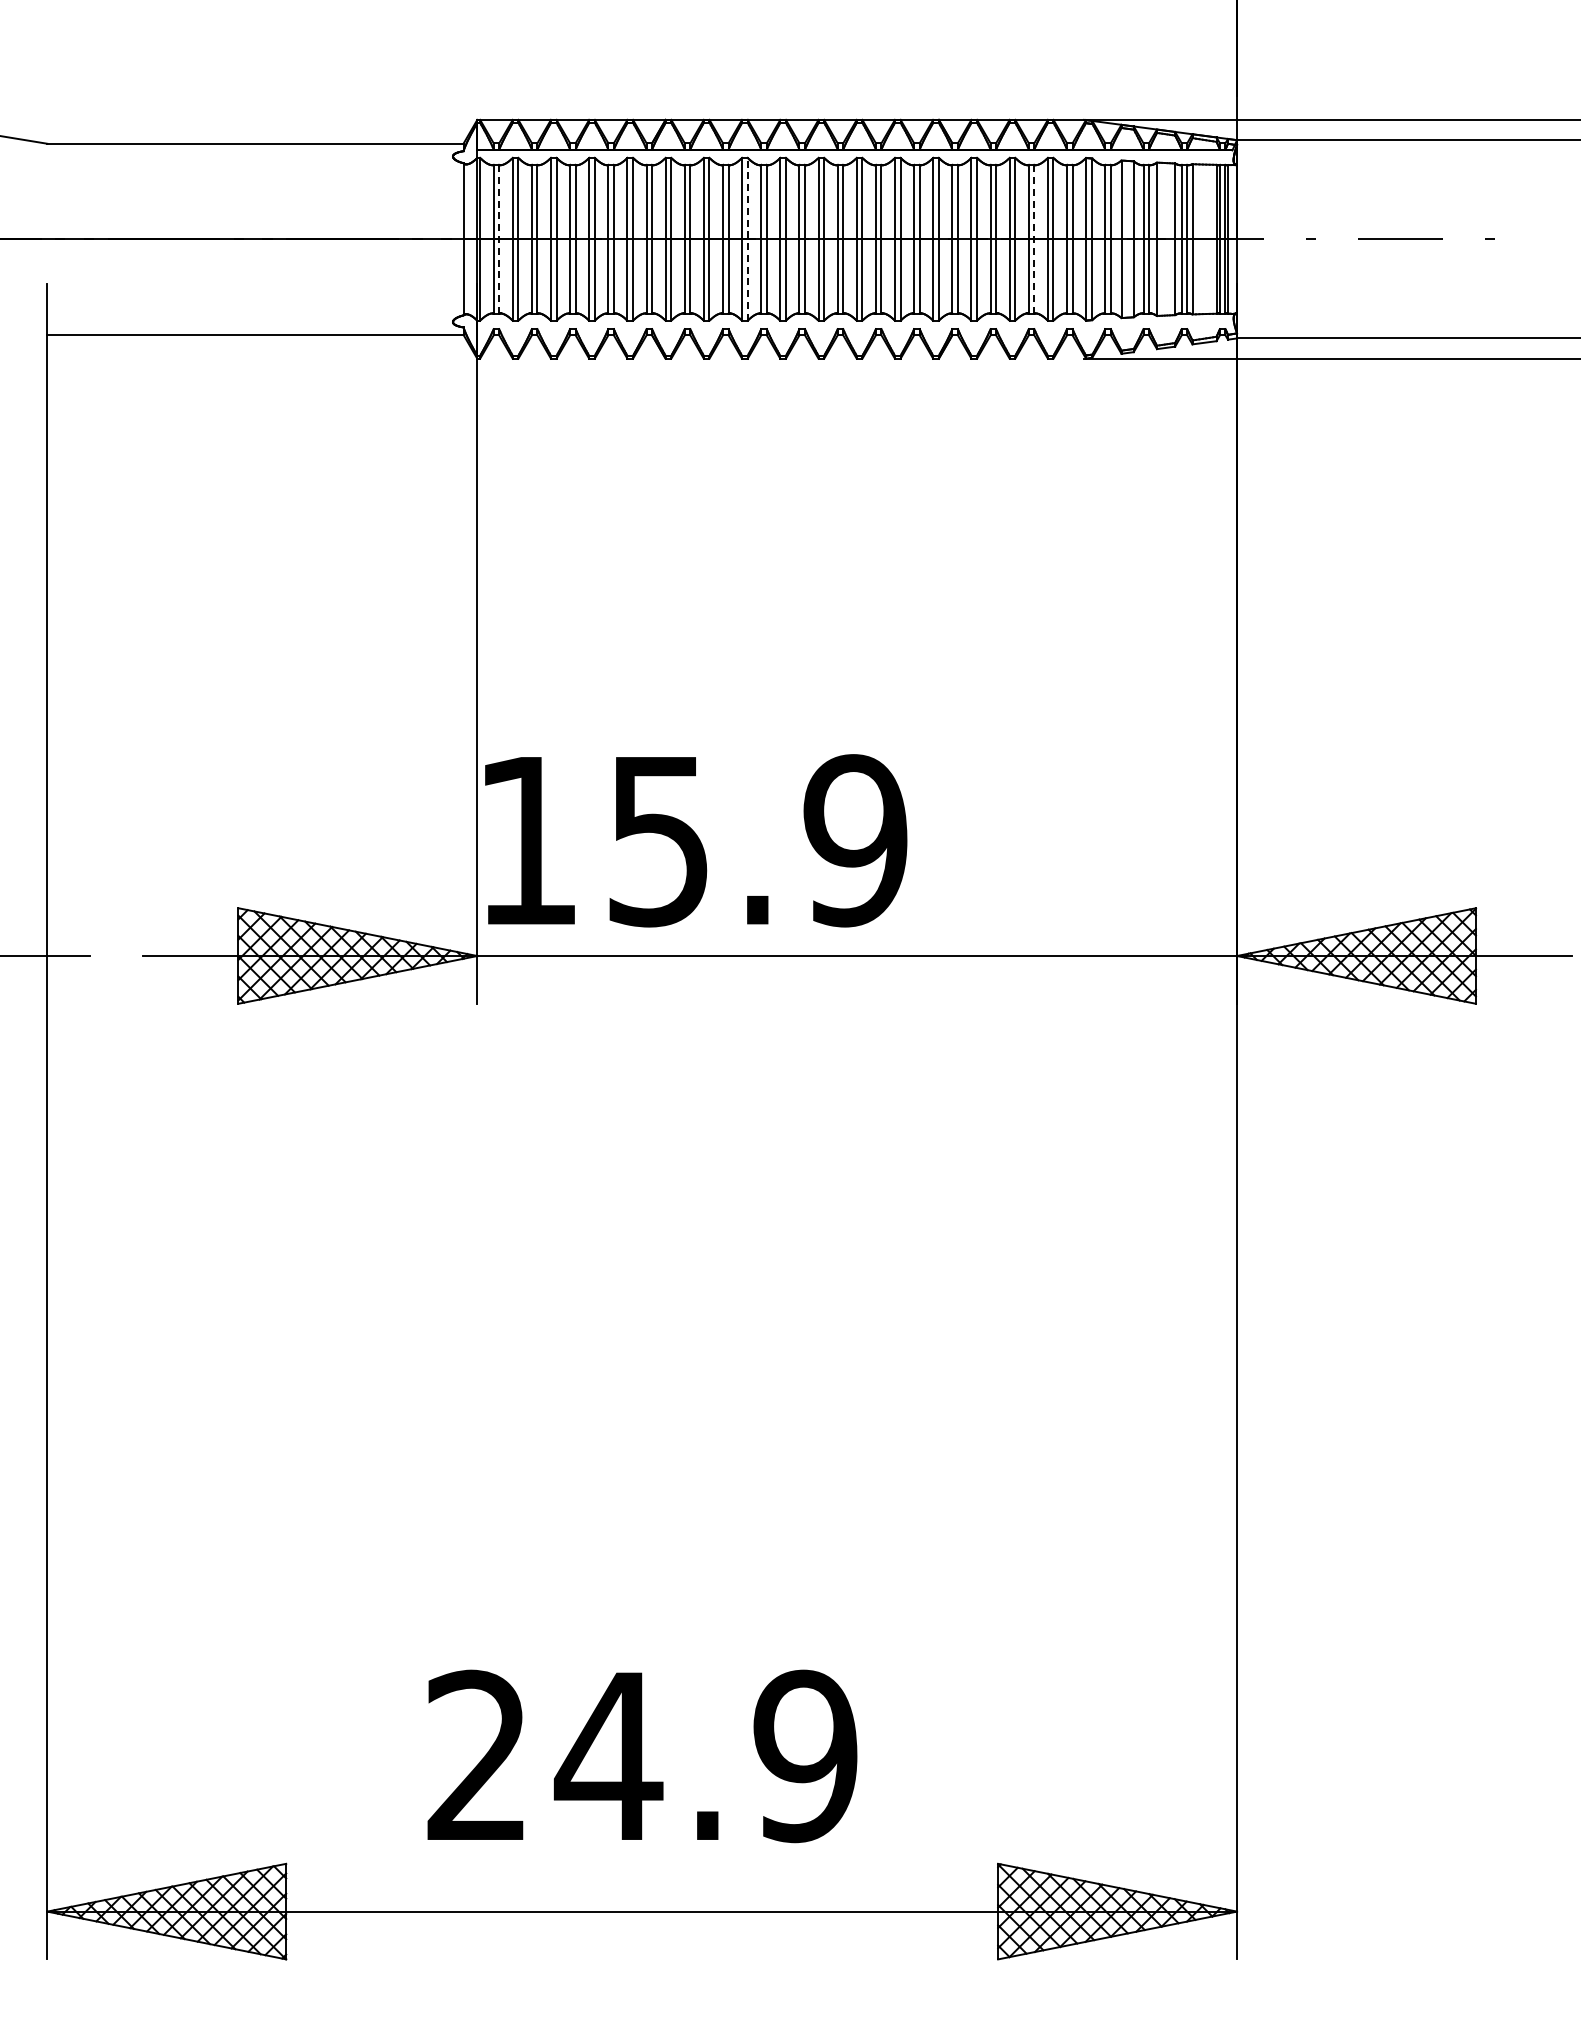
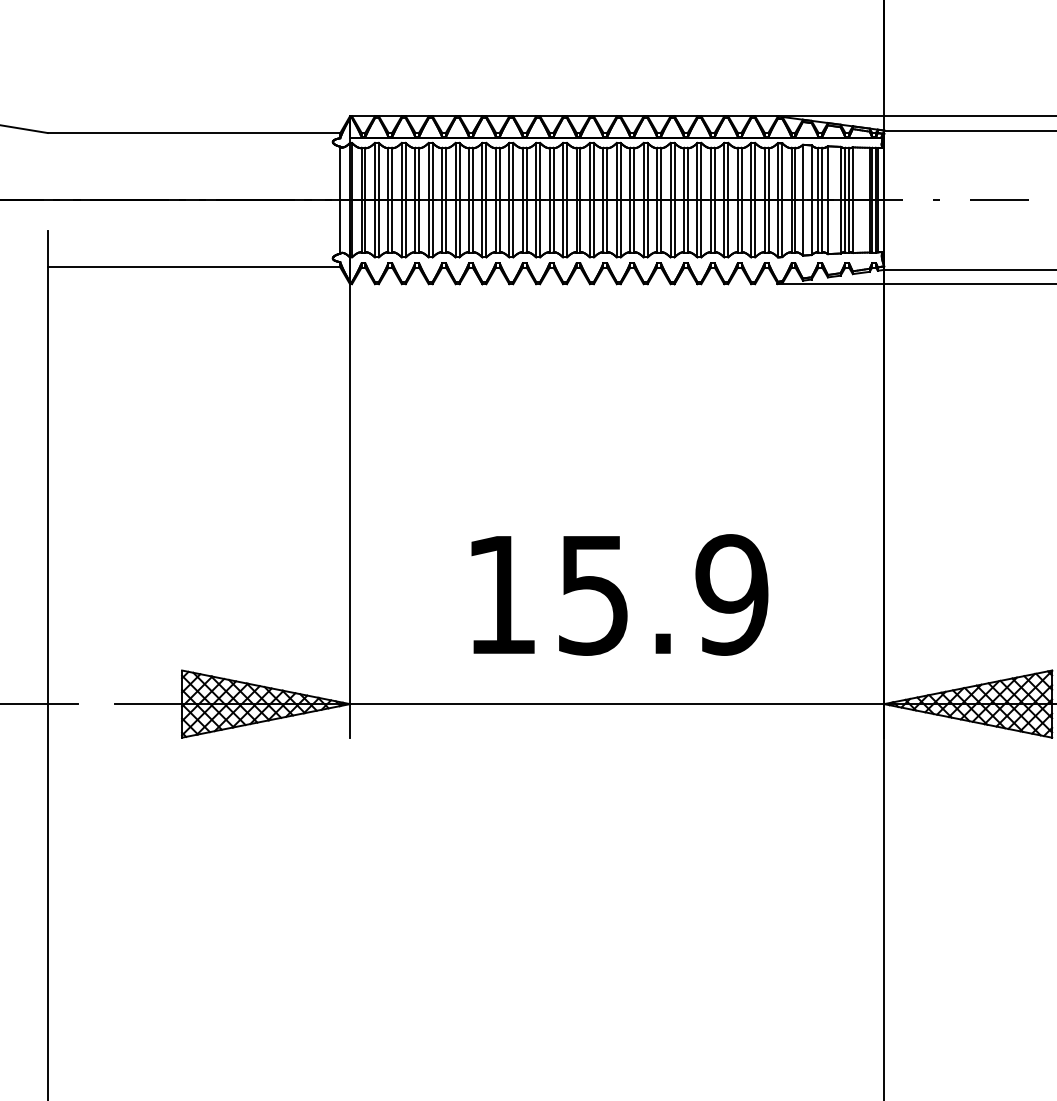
line: (499, 238) -> (365, 199), dashed -> solid
line: (747, 238) -> (539, 199), dashed -> solid
line: (1034, 238) -> (741, 199), dashed -> solid
text: (696, 840) -> (620, 594), moved

